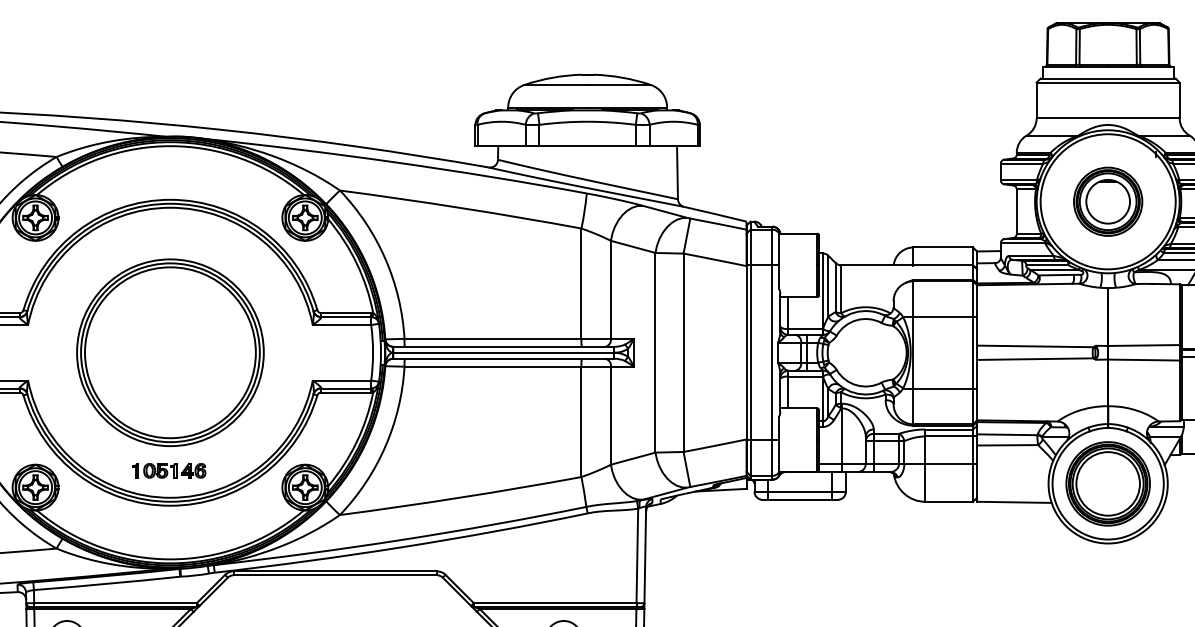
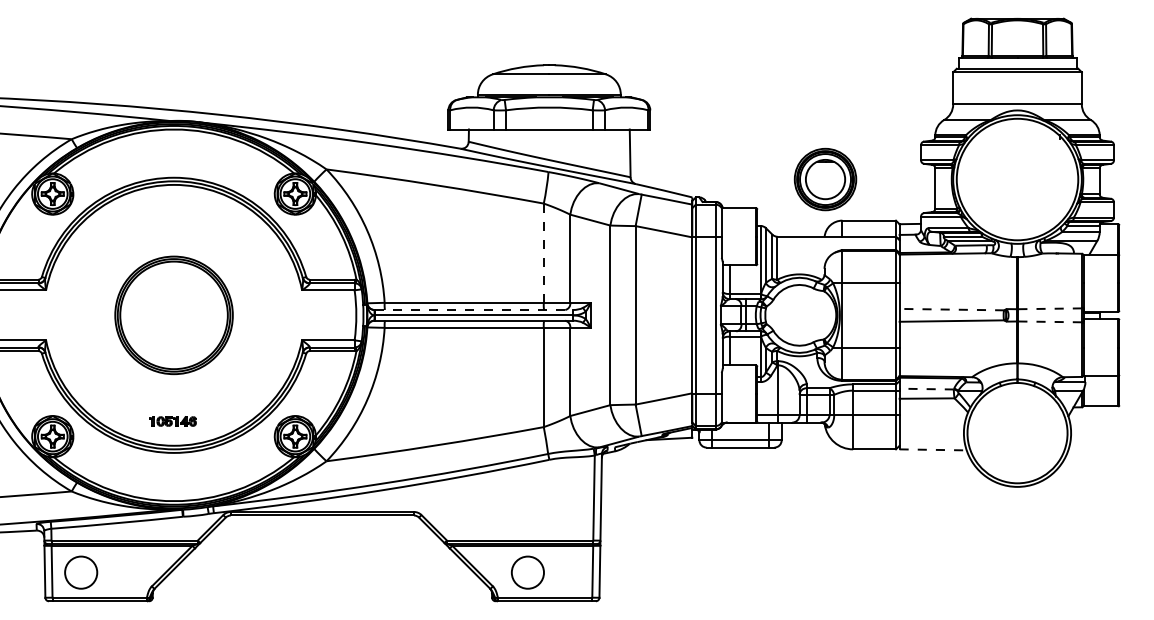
part: (1108, 201) -> (825, 179), moved
line: (581, 284) -> (543, 253), solid -> dashed
line: (1143, 345) -> (1049, 308), solid -> dashed
line: (1034, 346) -> (951, 309), solid -> dashed
line: (504, 347) -> (474, 310), solid -> dashed
part: (169, 352) -> (173, 315), size x0.7
line: (1143, 359) -> (1049, 321), solid -> dashed
line: (1006, 435) -> (926, 389), solid -> dashed
part: (169, 470) -> (173, 421), size x0.7
part: (1108, 483) -> (1017, 432), removed
line: (1014, 501) -> (933, 449), solid -> dashed

